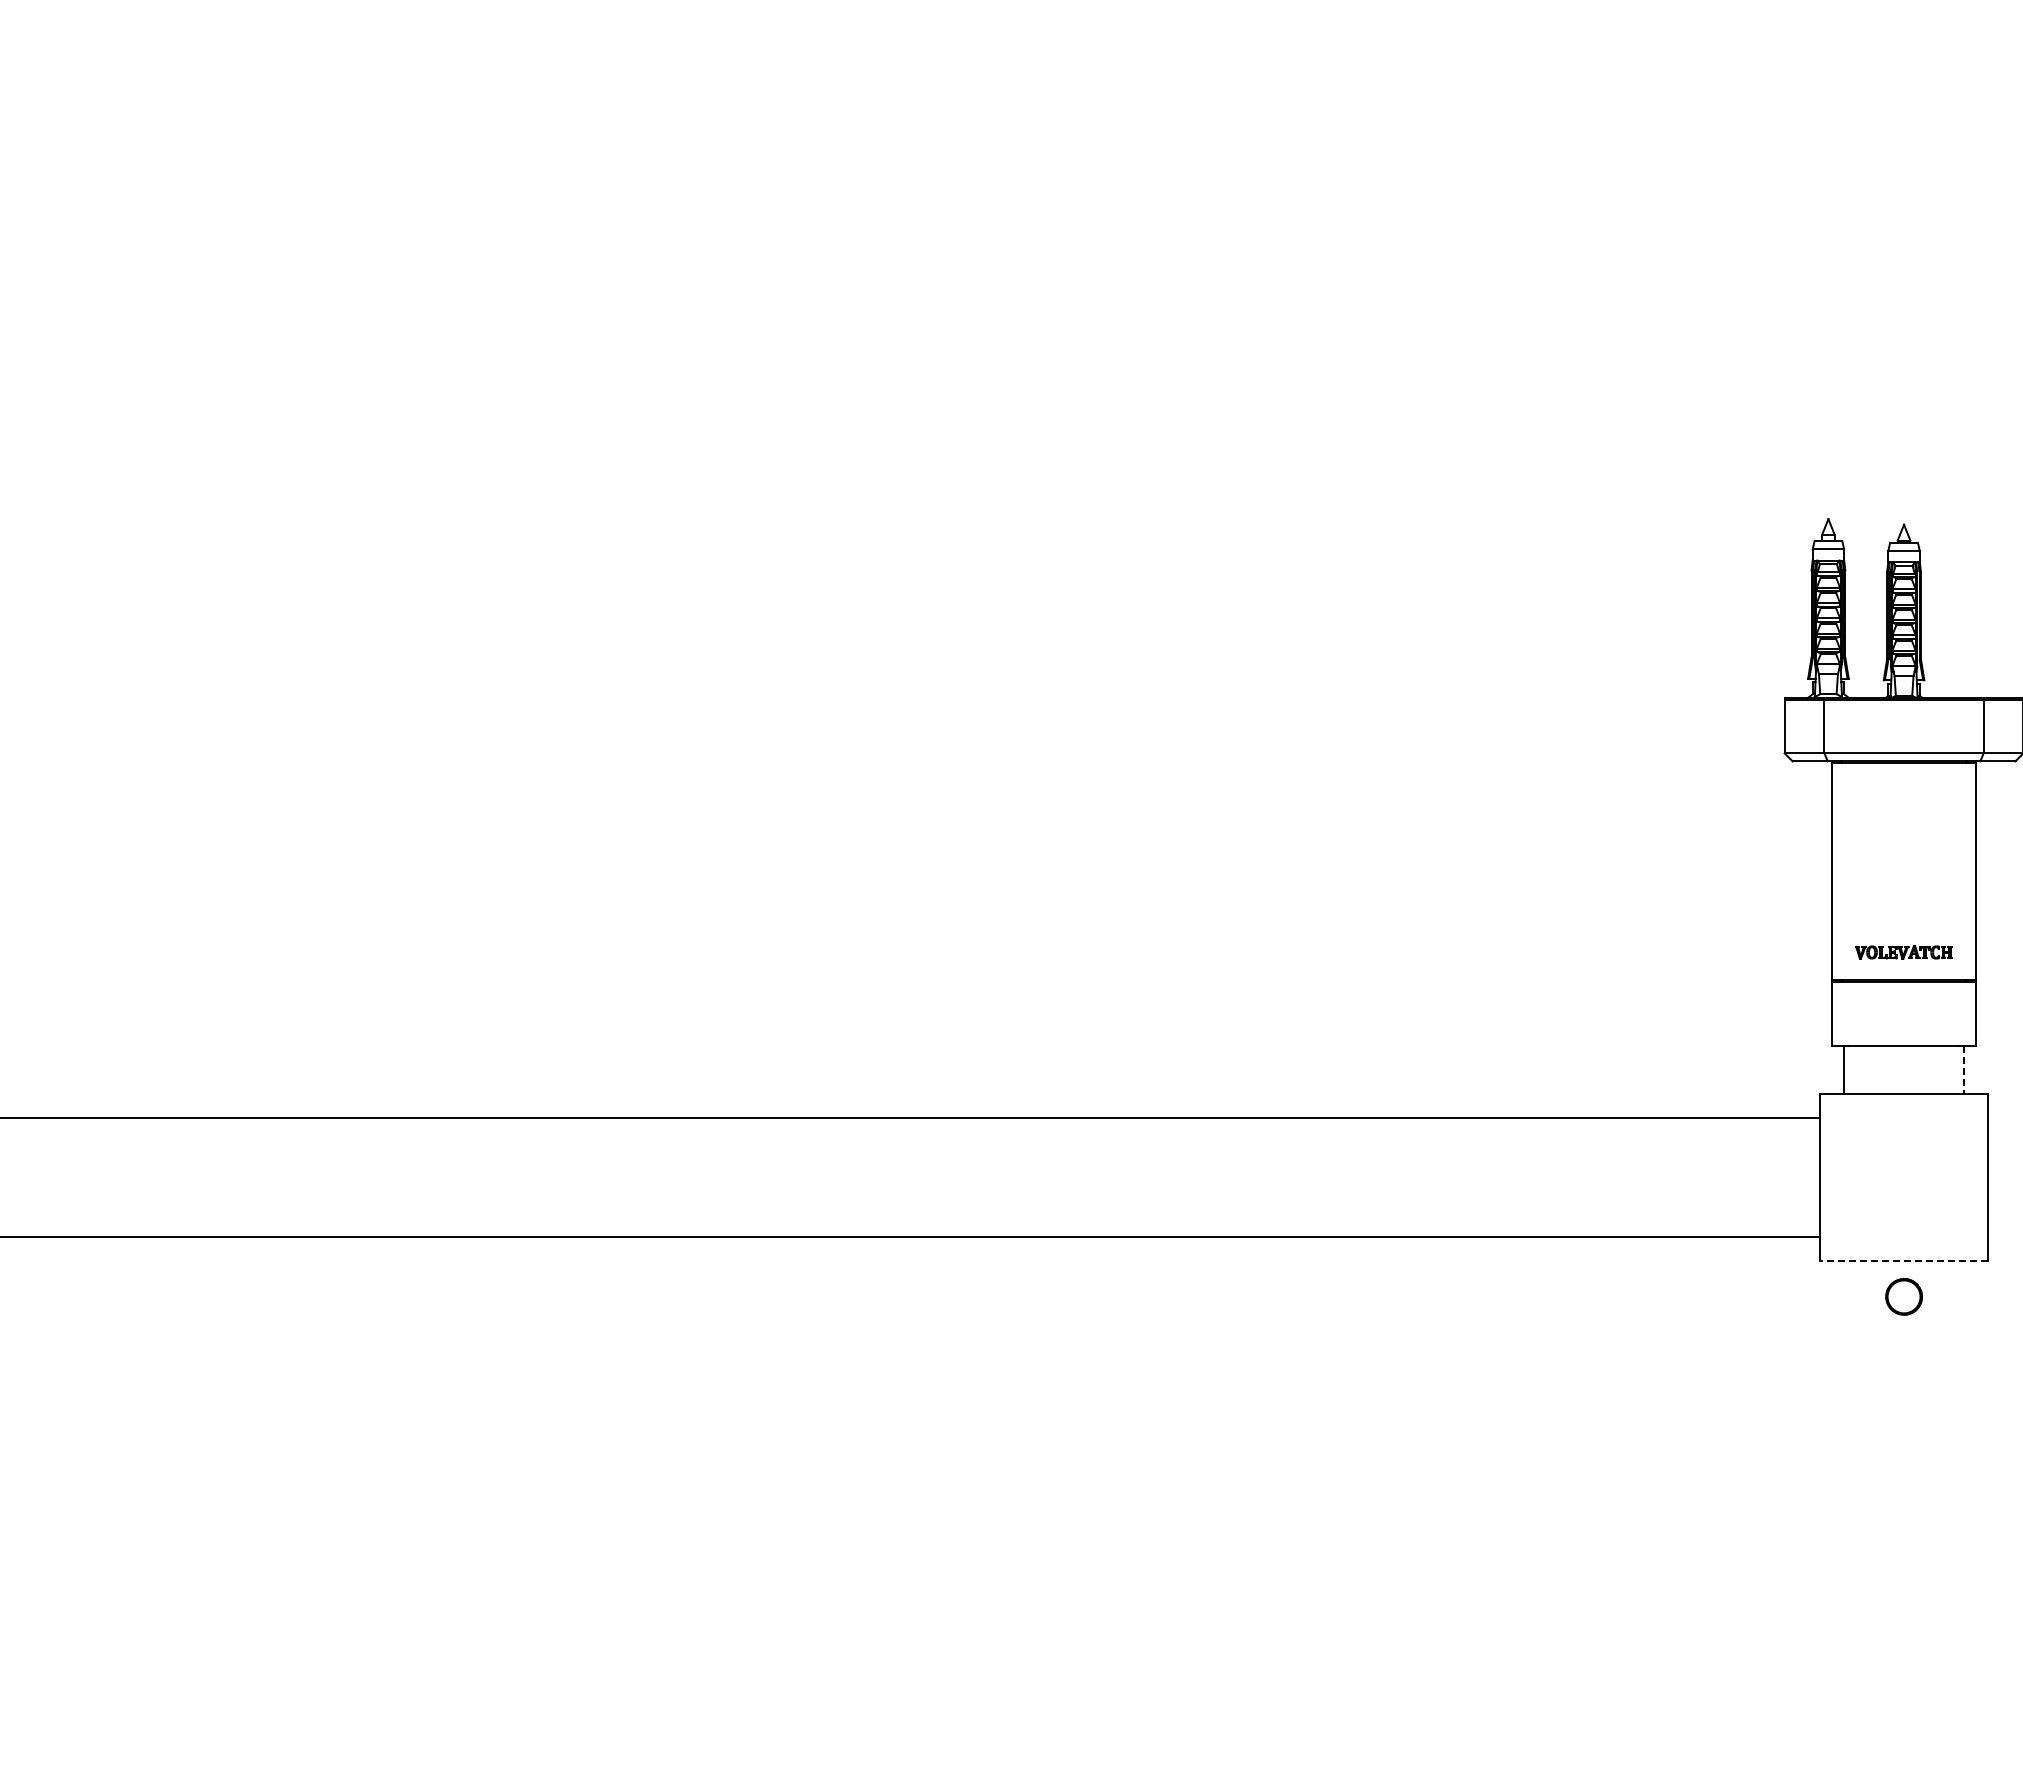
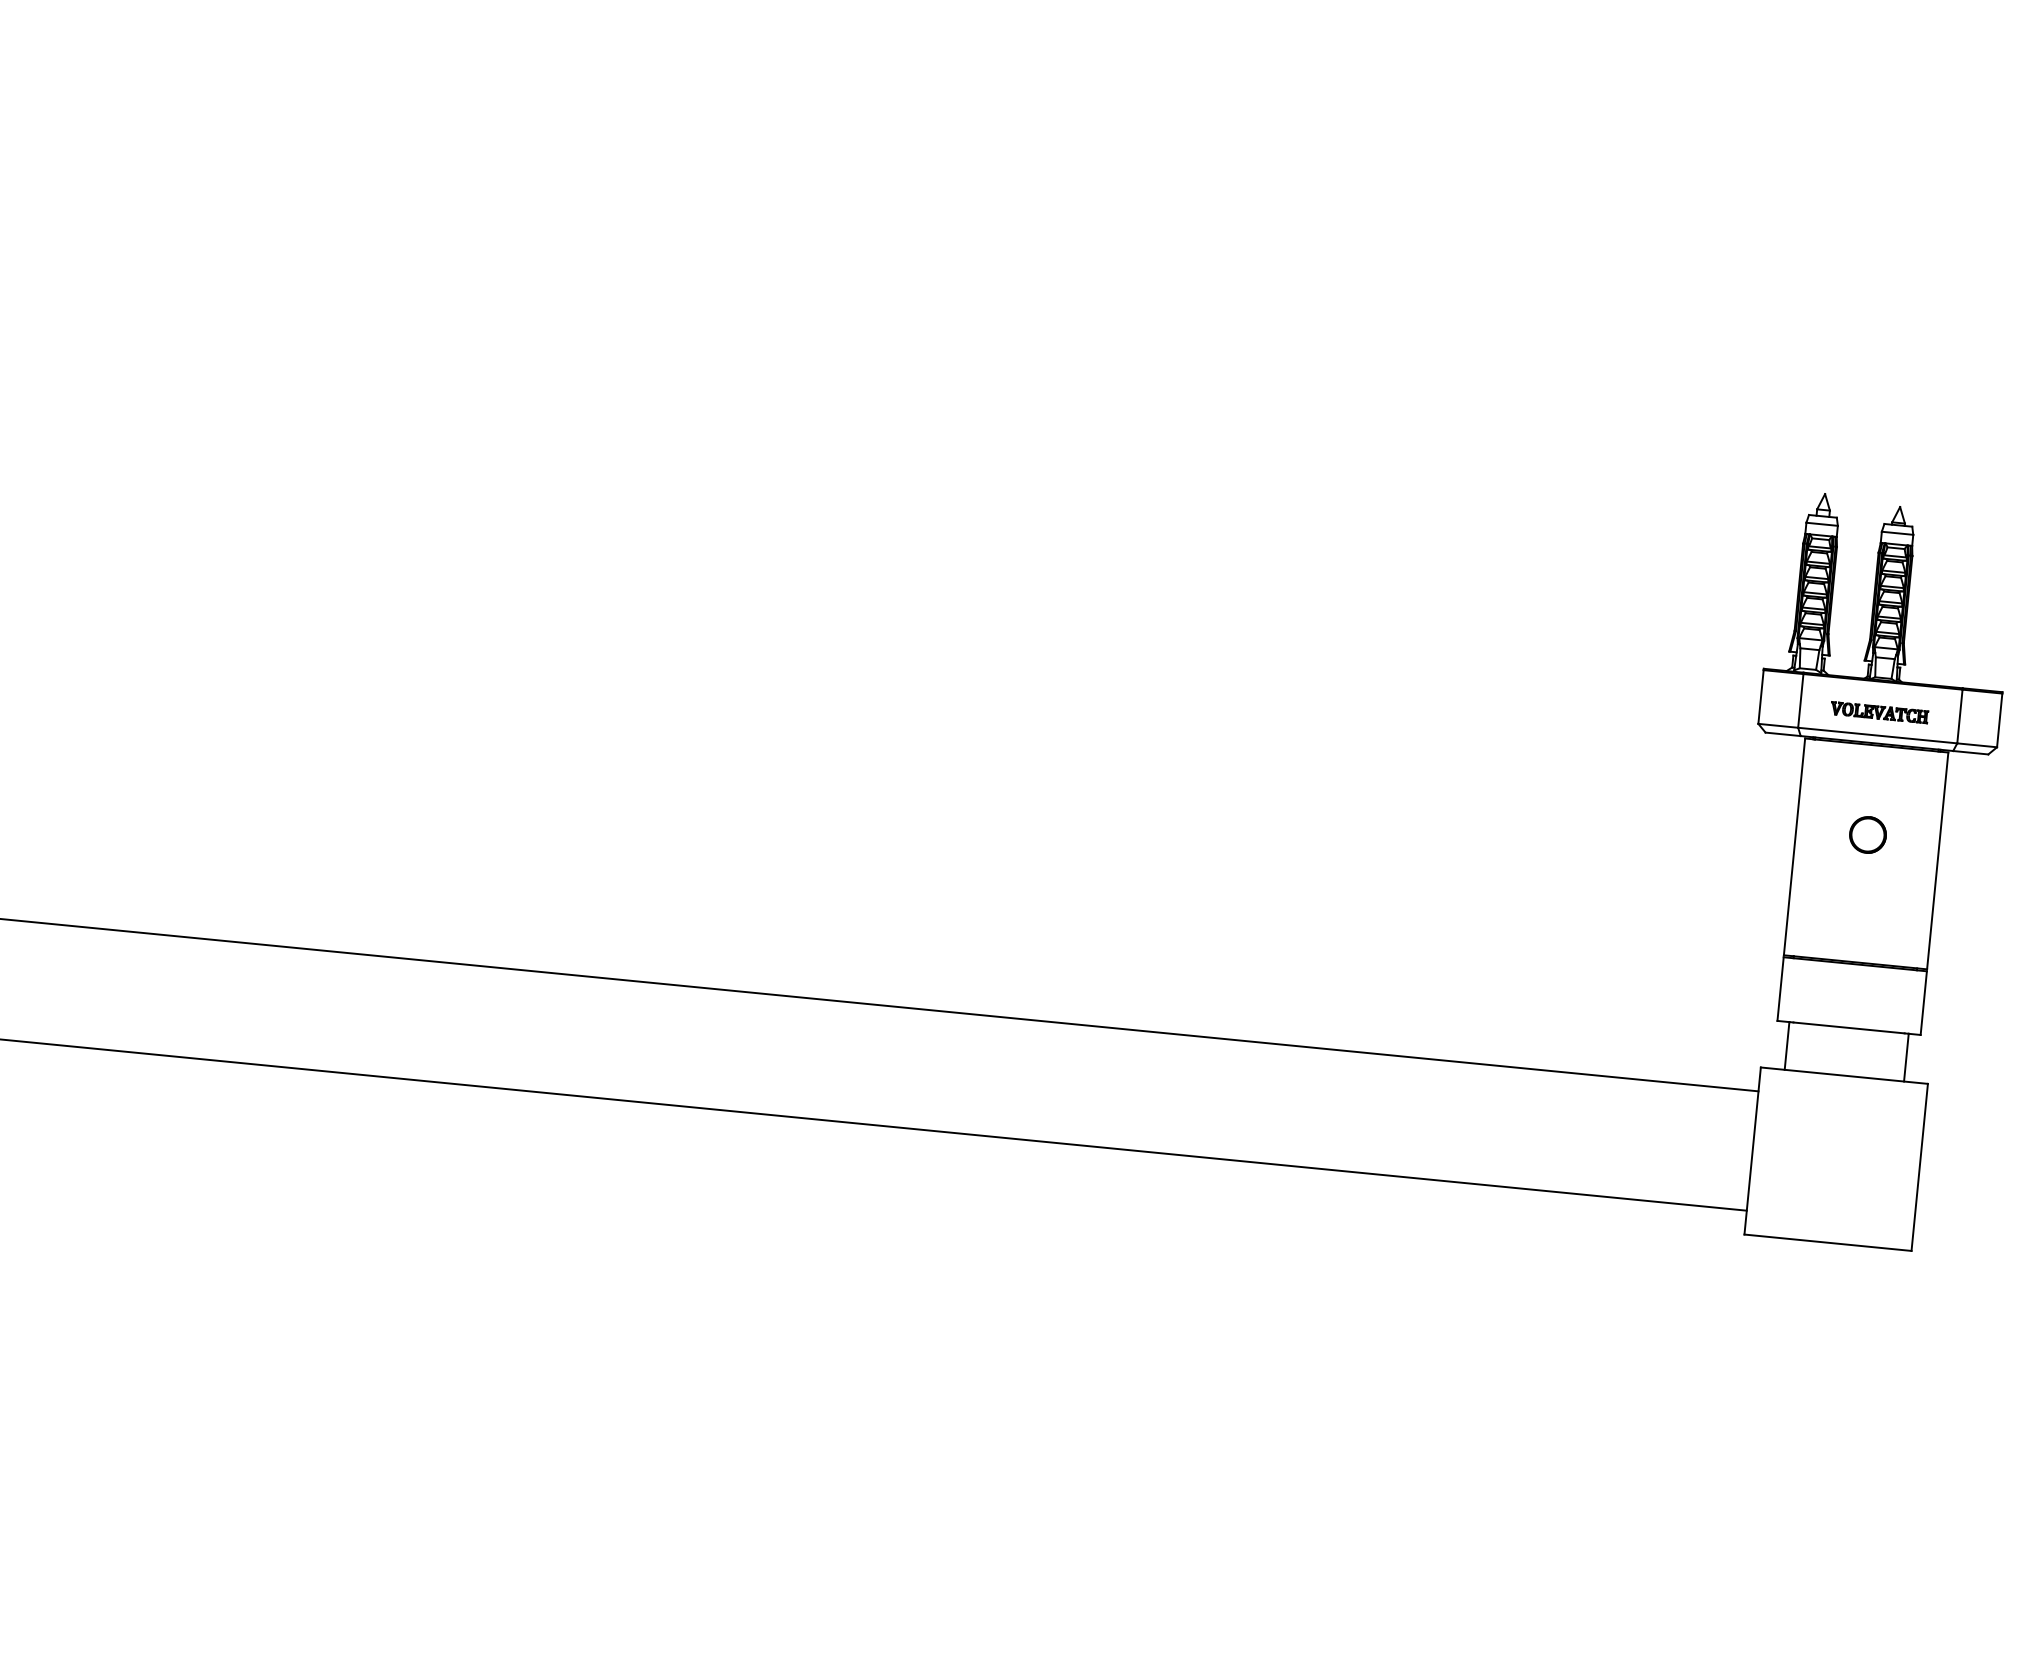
part: (1903, 952) -> (1879, 712), moved
line: (1963, 1069) -> (1906, 1057), dashed -> solid
line: (1904, 1260) -> (1828, 1242), dashed -> solid
circle: (1903, 1296) -> (1867, 834), moved

